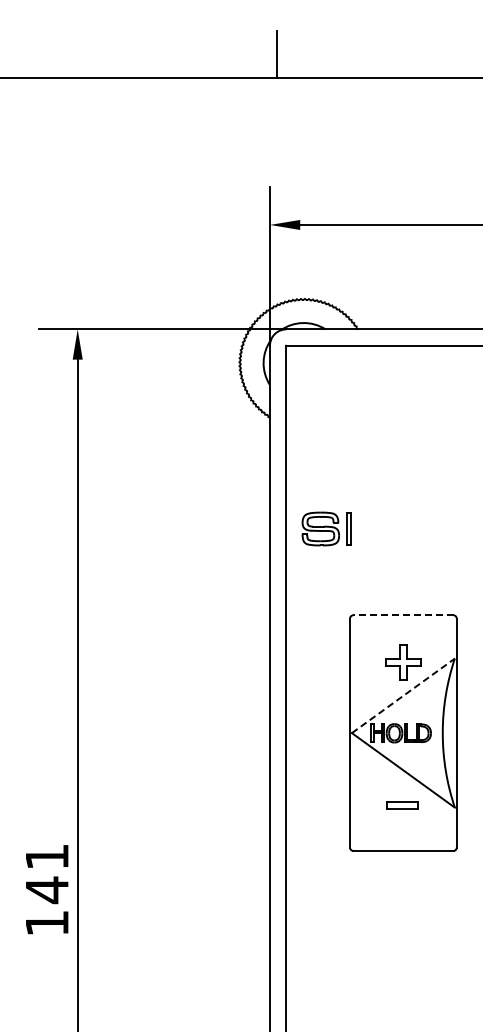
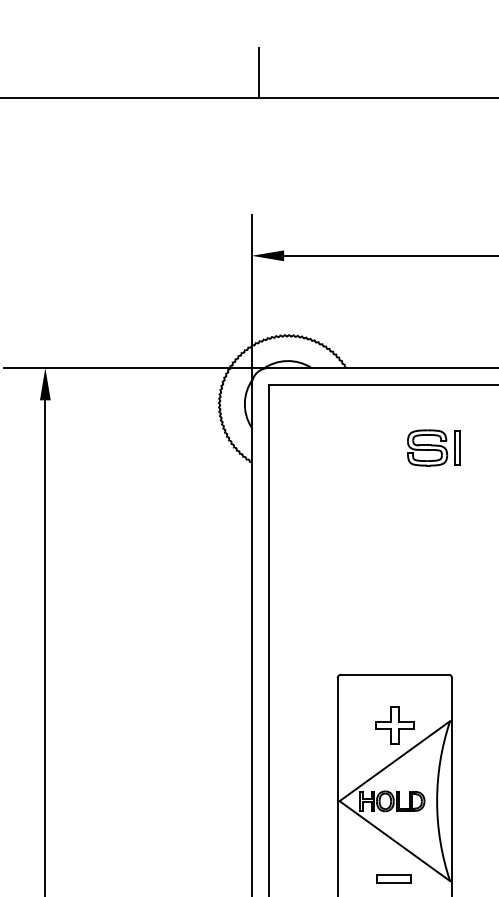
part: (326, 528) -> (433, 447), moved
line: (402, 615) -> (393, 674), dashed -> solid
line: (403, 695) -> (394, 760), dashed -> solid

